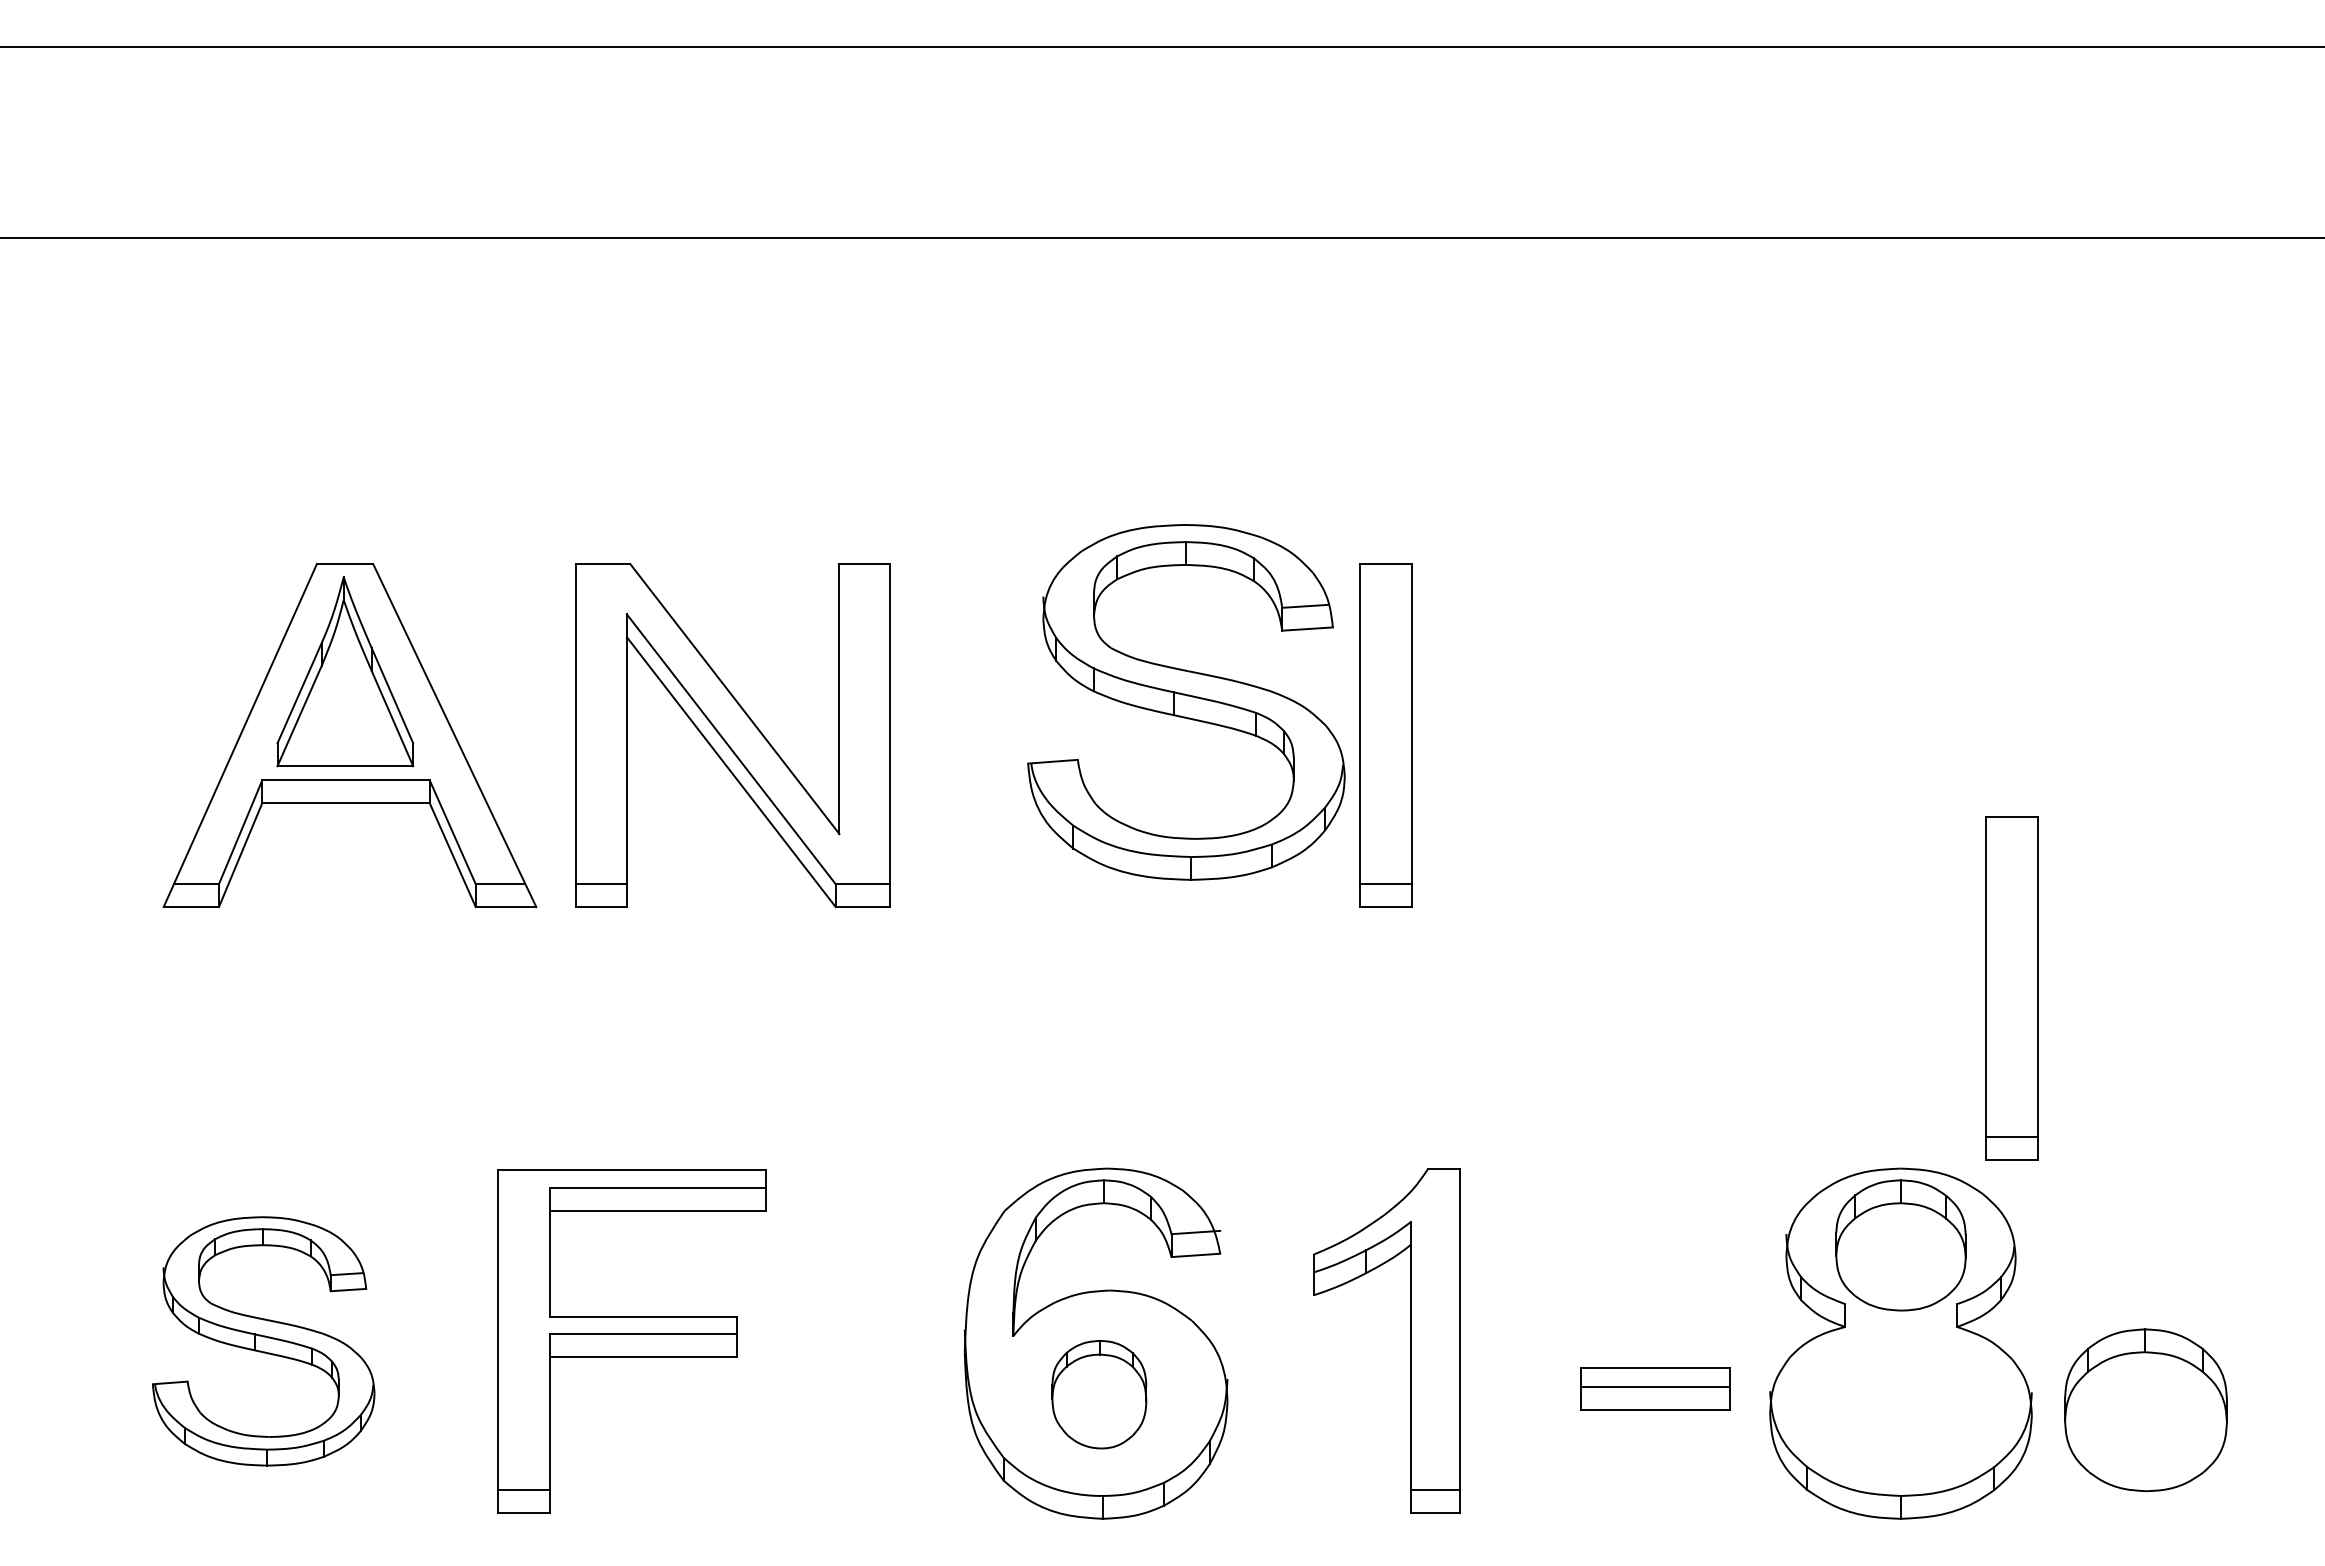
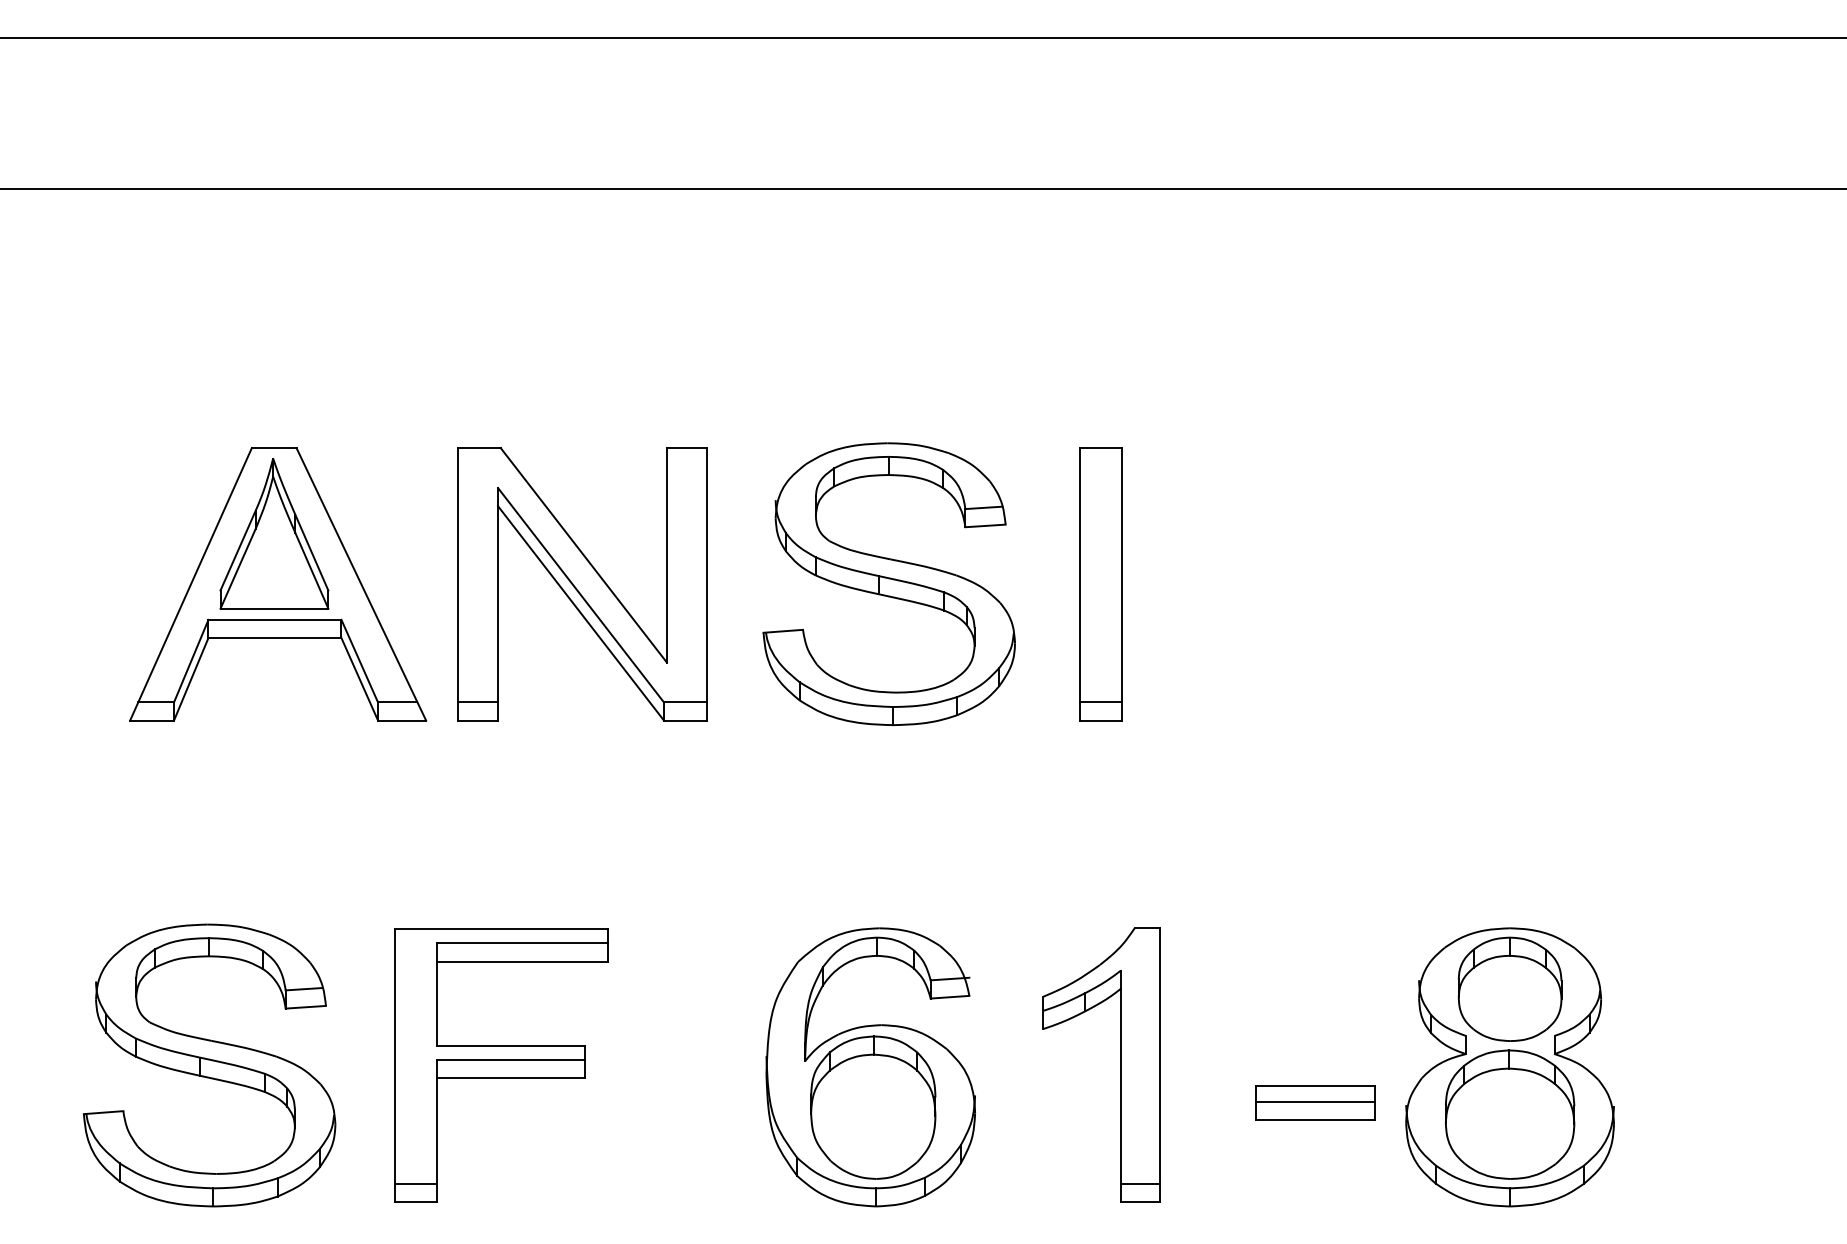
part: (1186, 702) -> (889, 584), moved
part: (2011, 988) -> (1597, 785), removed
part: (263, 1341) -> (209, 1065), size x1.43
part: (1099, 1394) -> (873, 1107), size x1.67
part: (2145, 1410) -> (1509, 1114), moved

